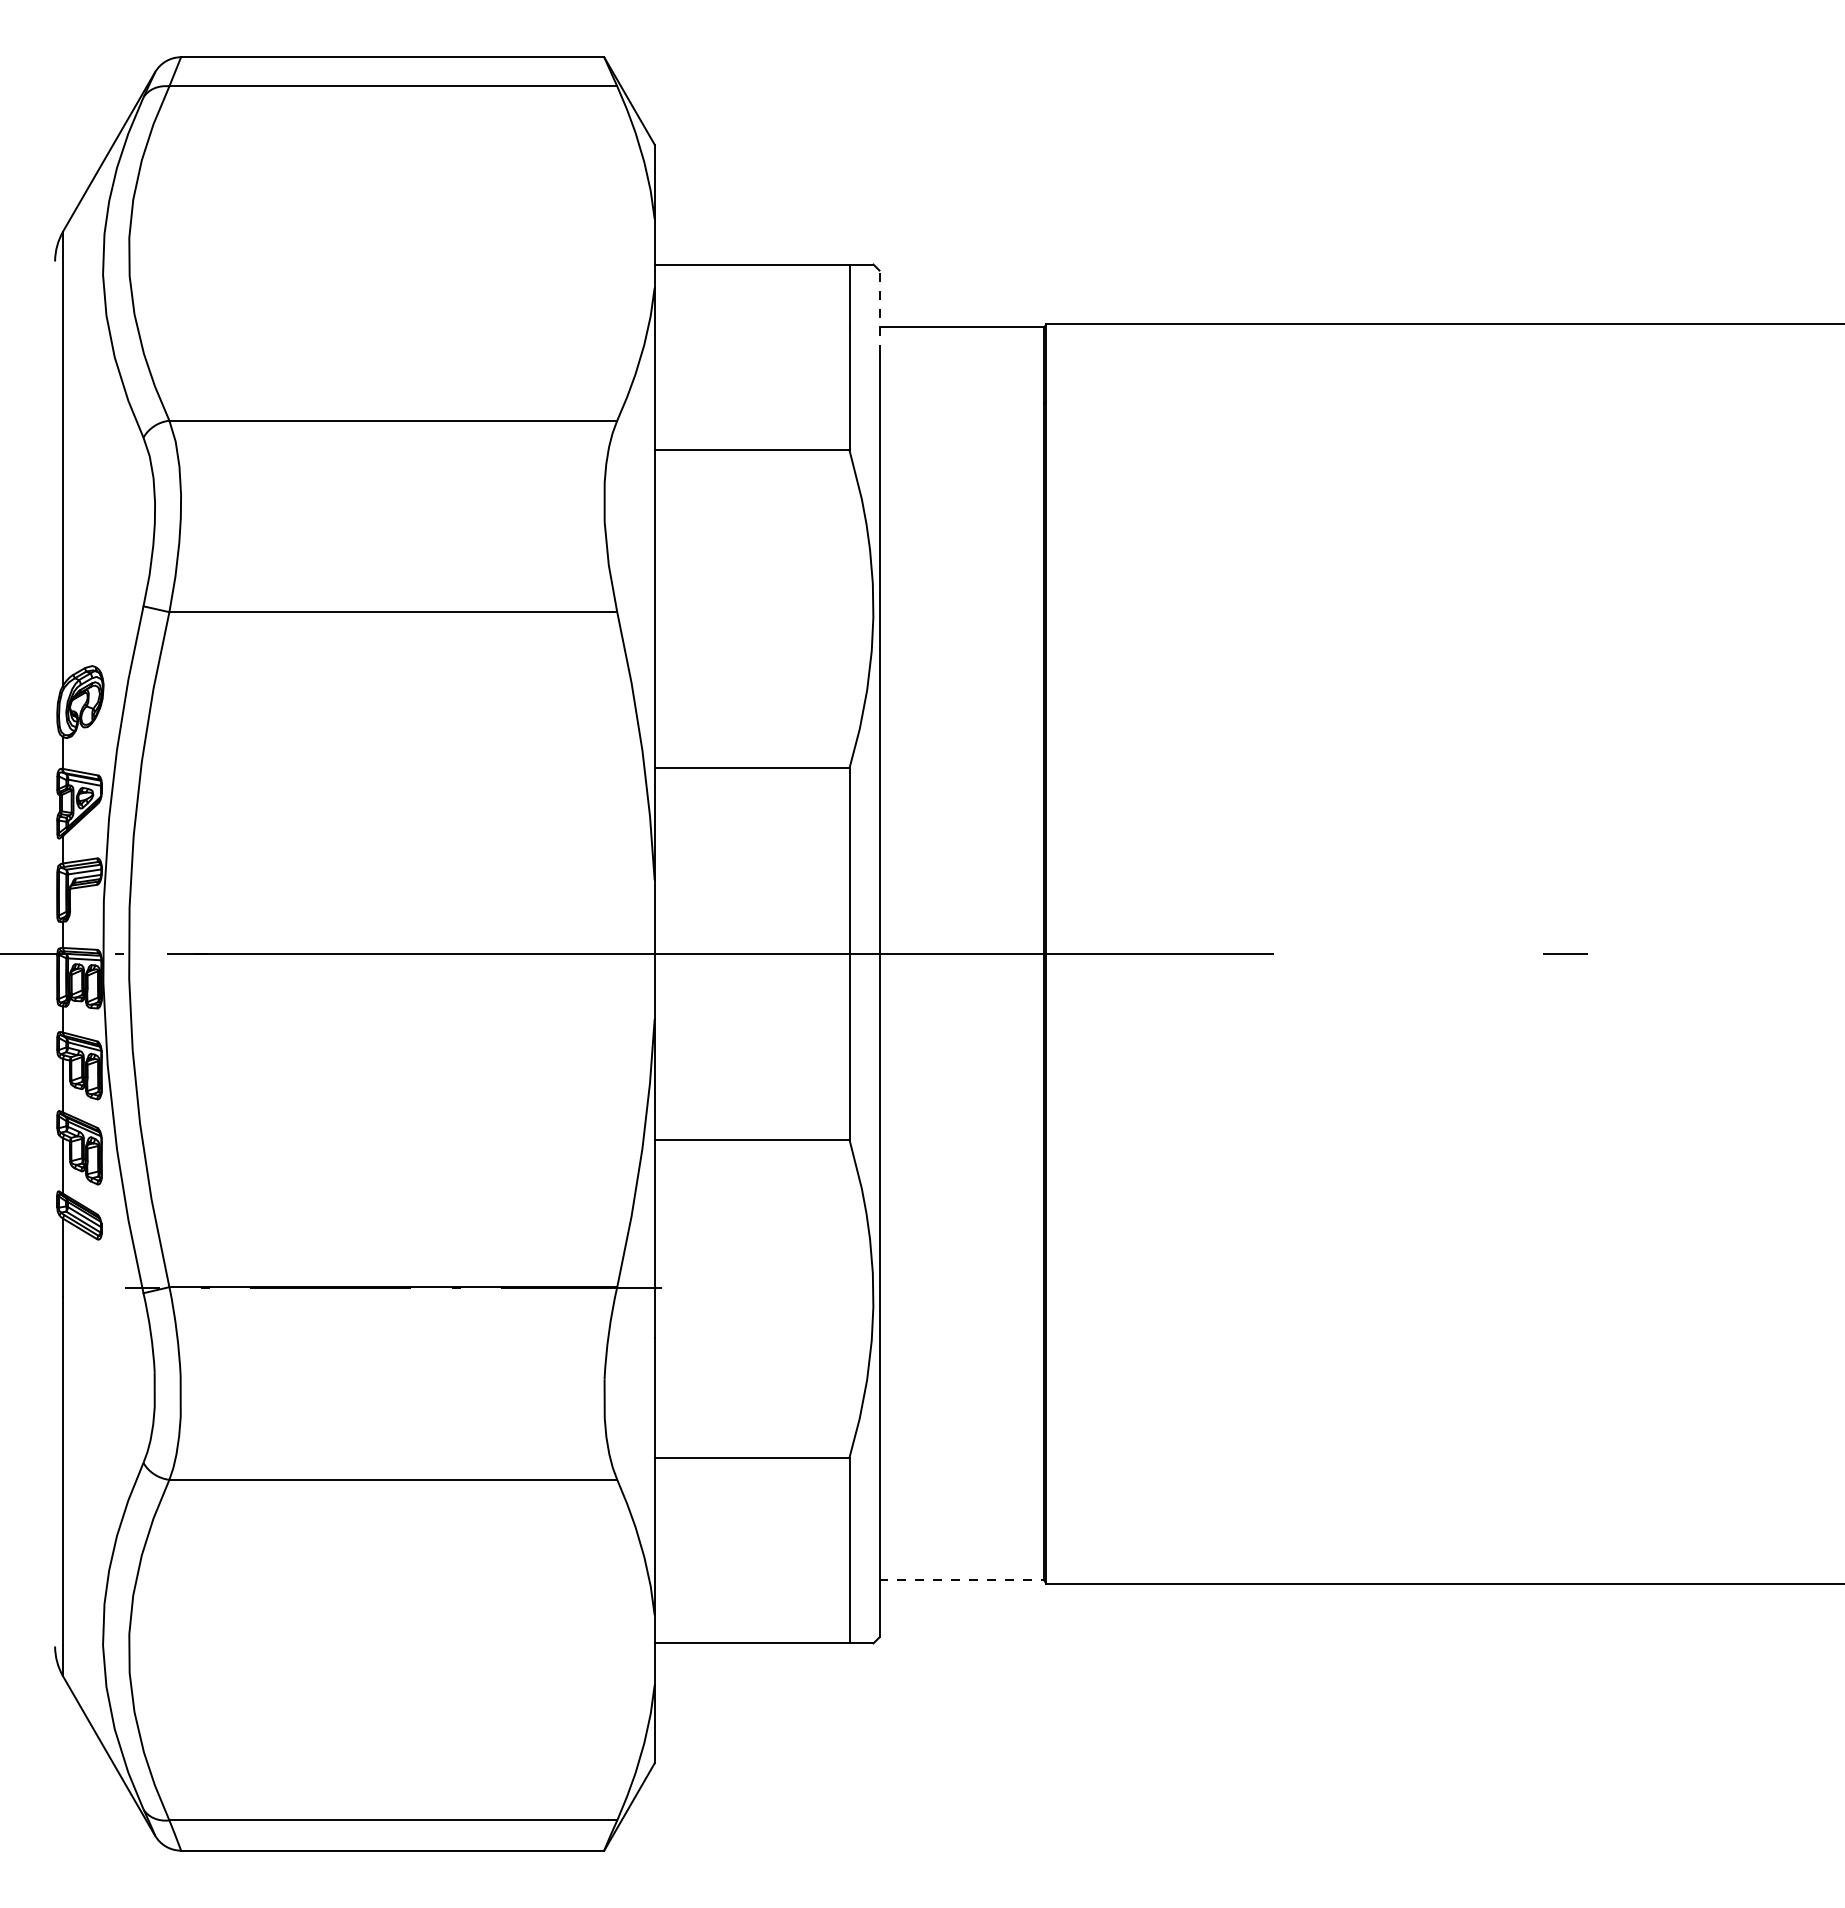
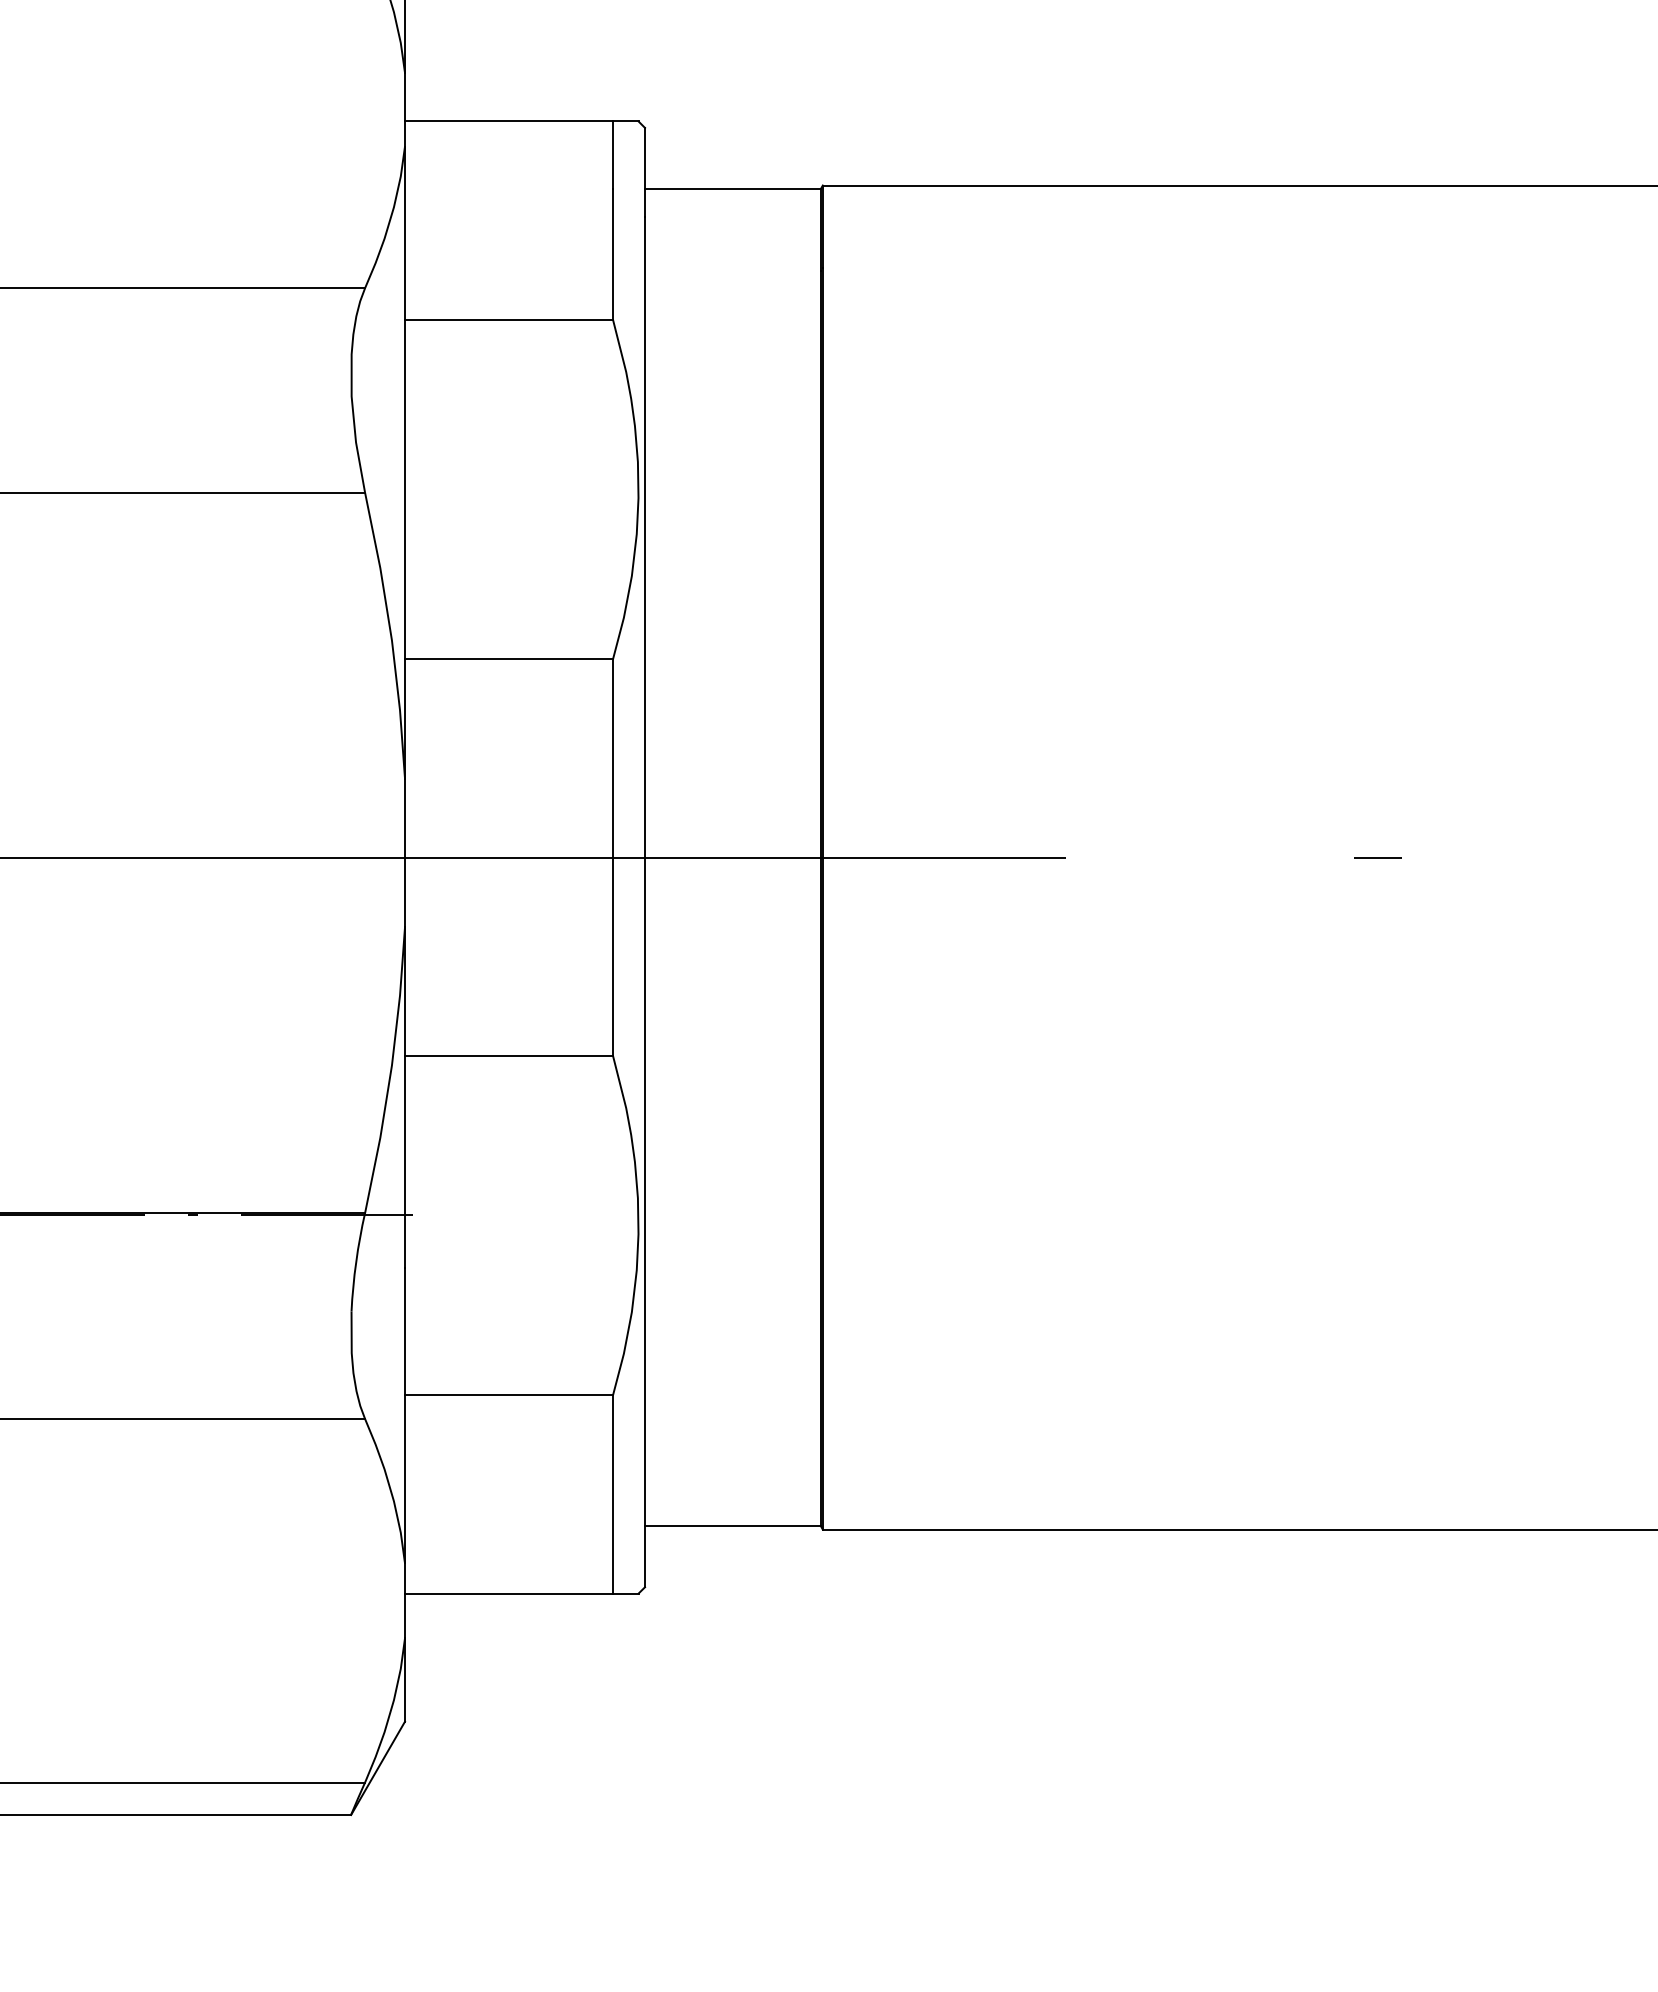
line: (879, 312) -> (645, 172), dashed -> solid
line: (962, 1580) -> (733, 1526), dashed -> solid

